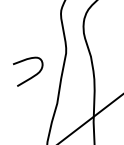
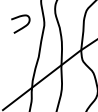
curve: (29, 77) -> (21, 27), moved

